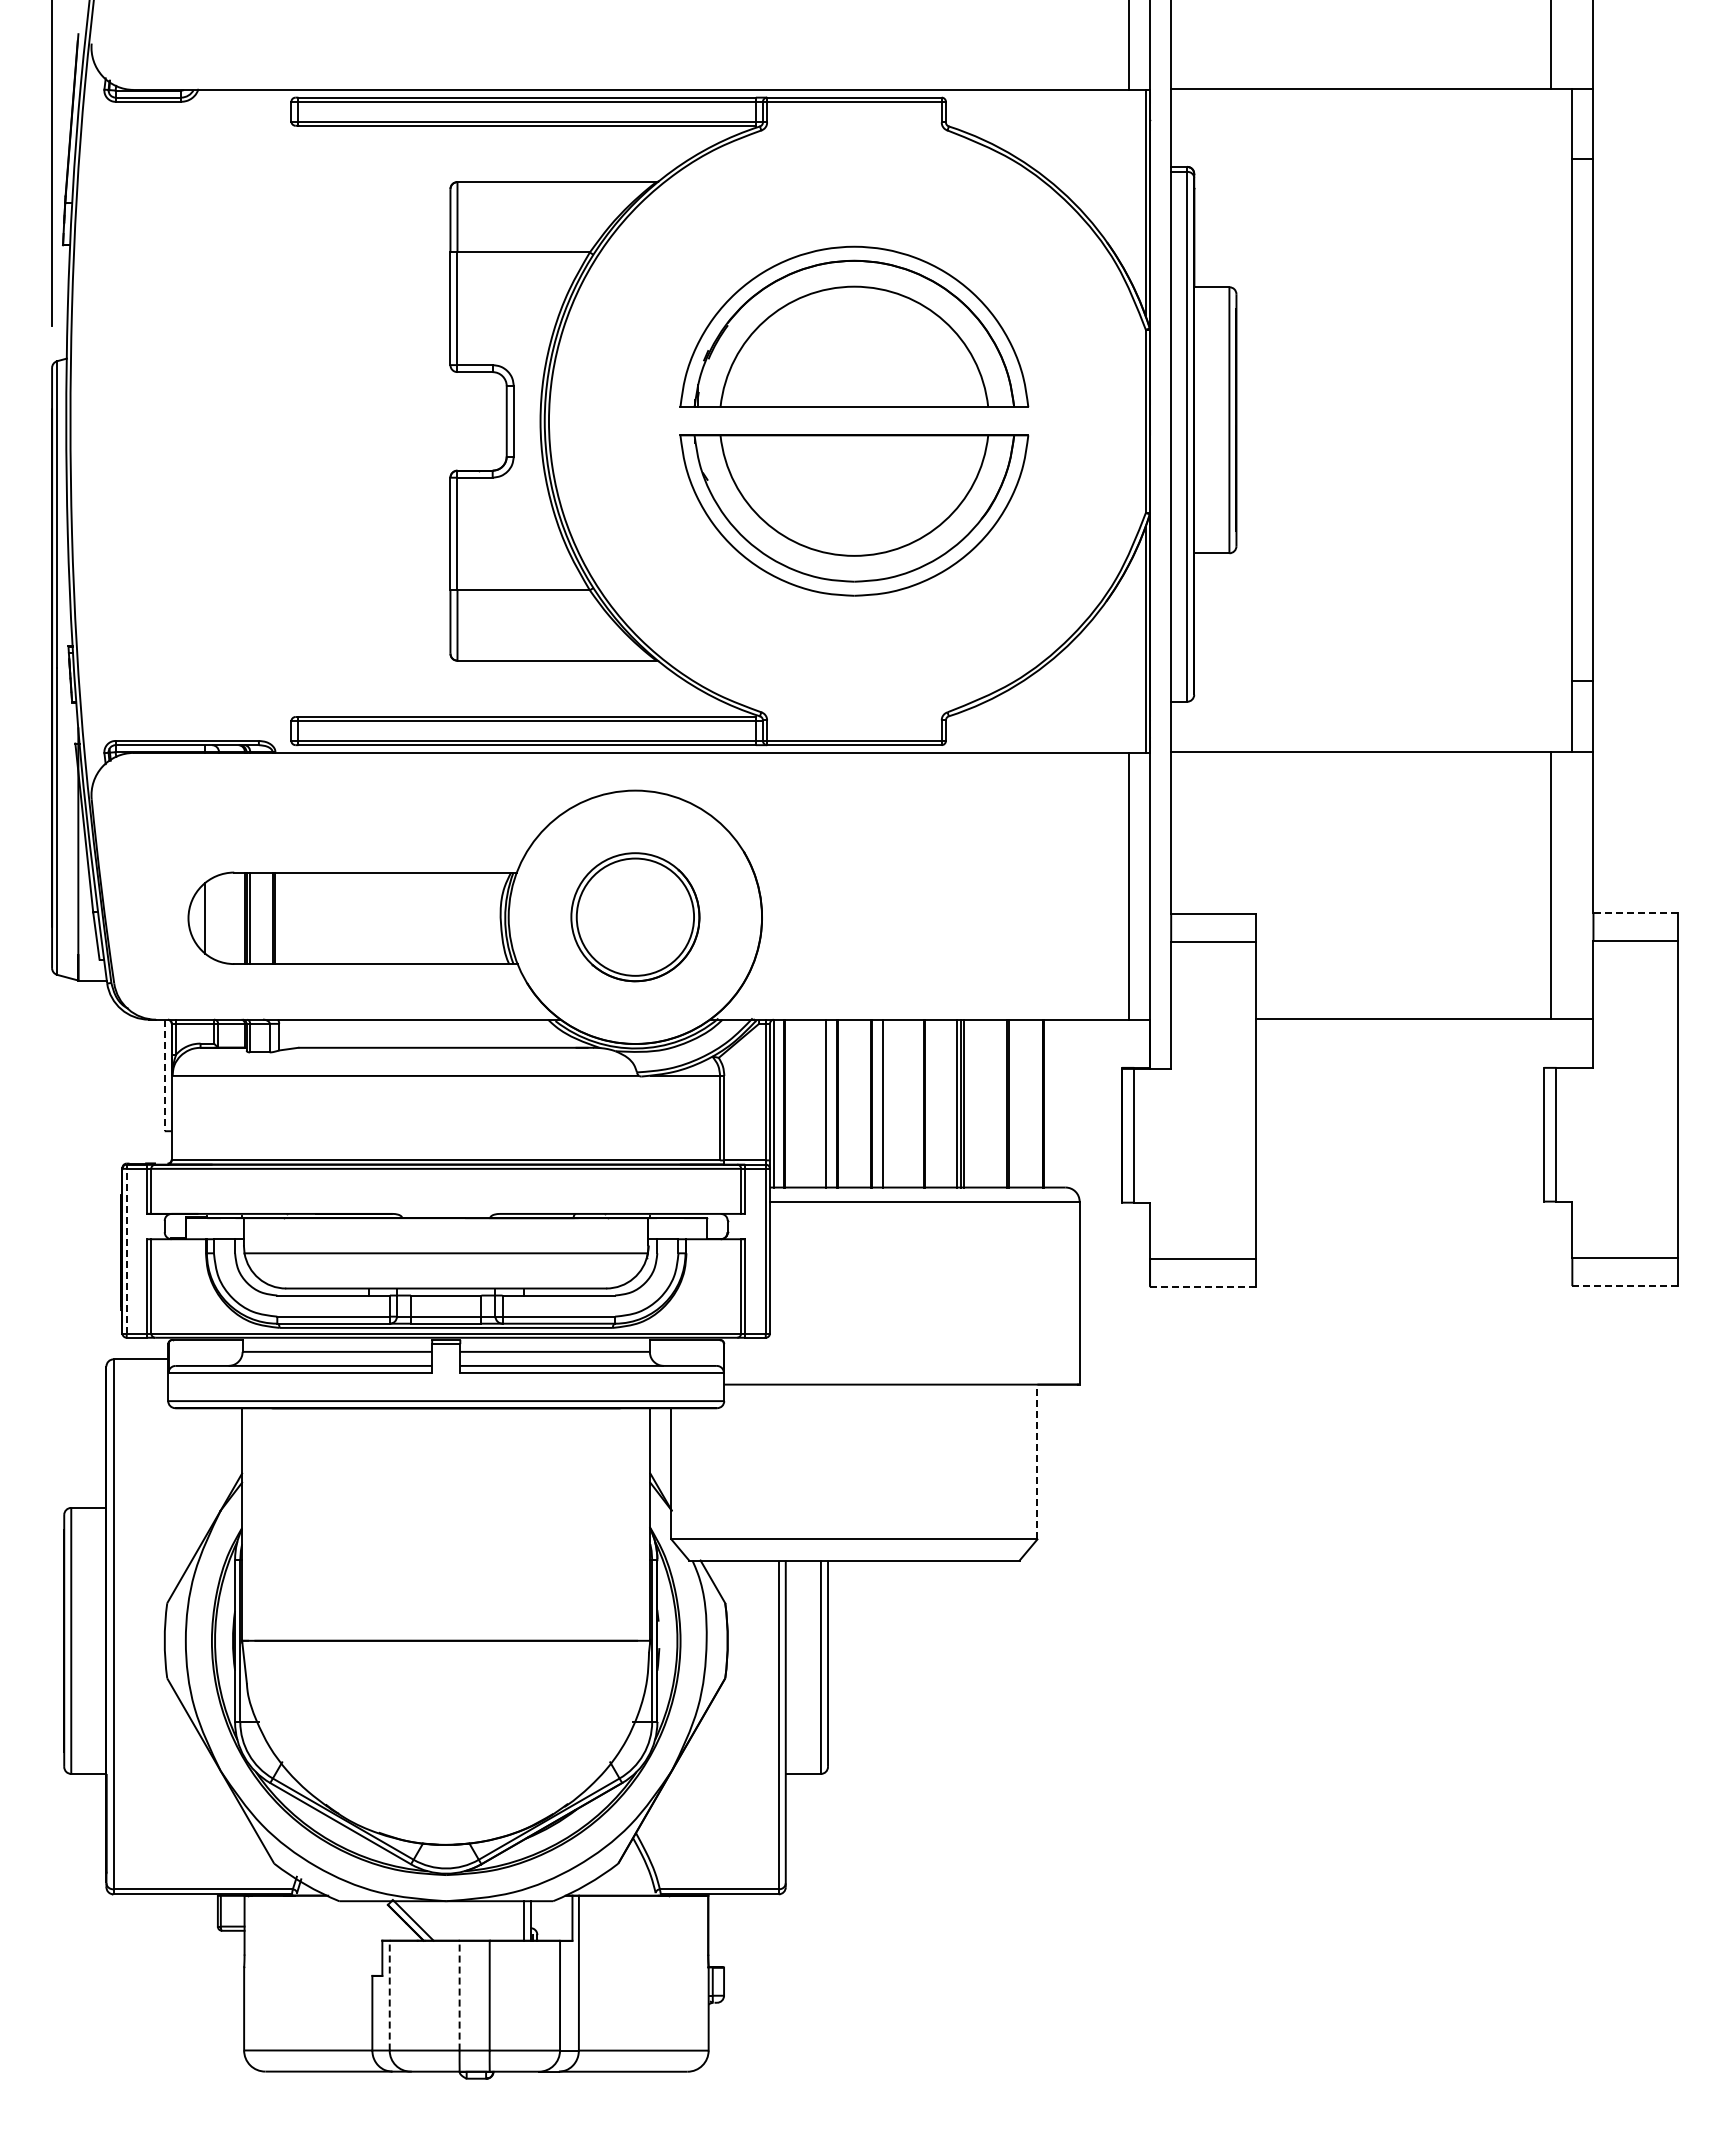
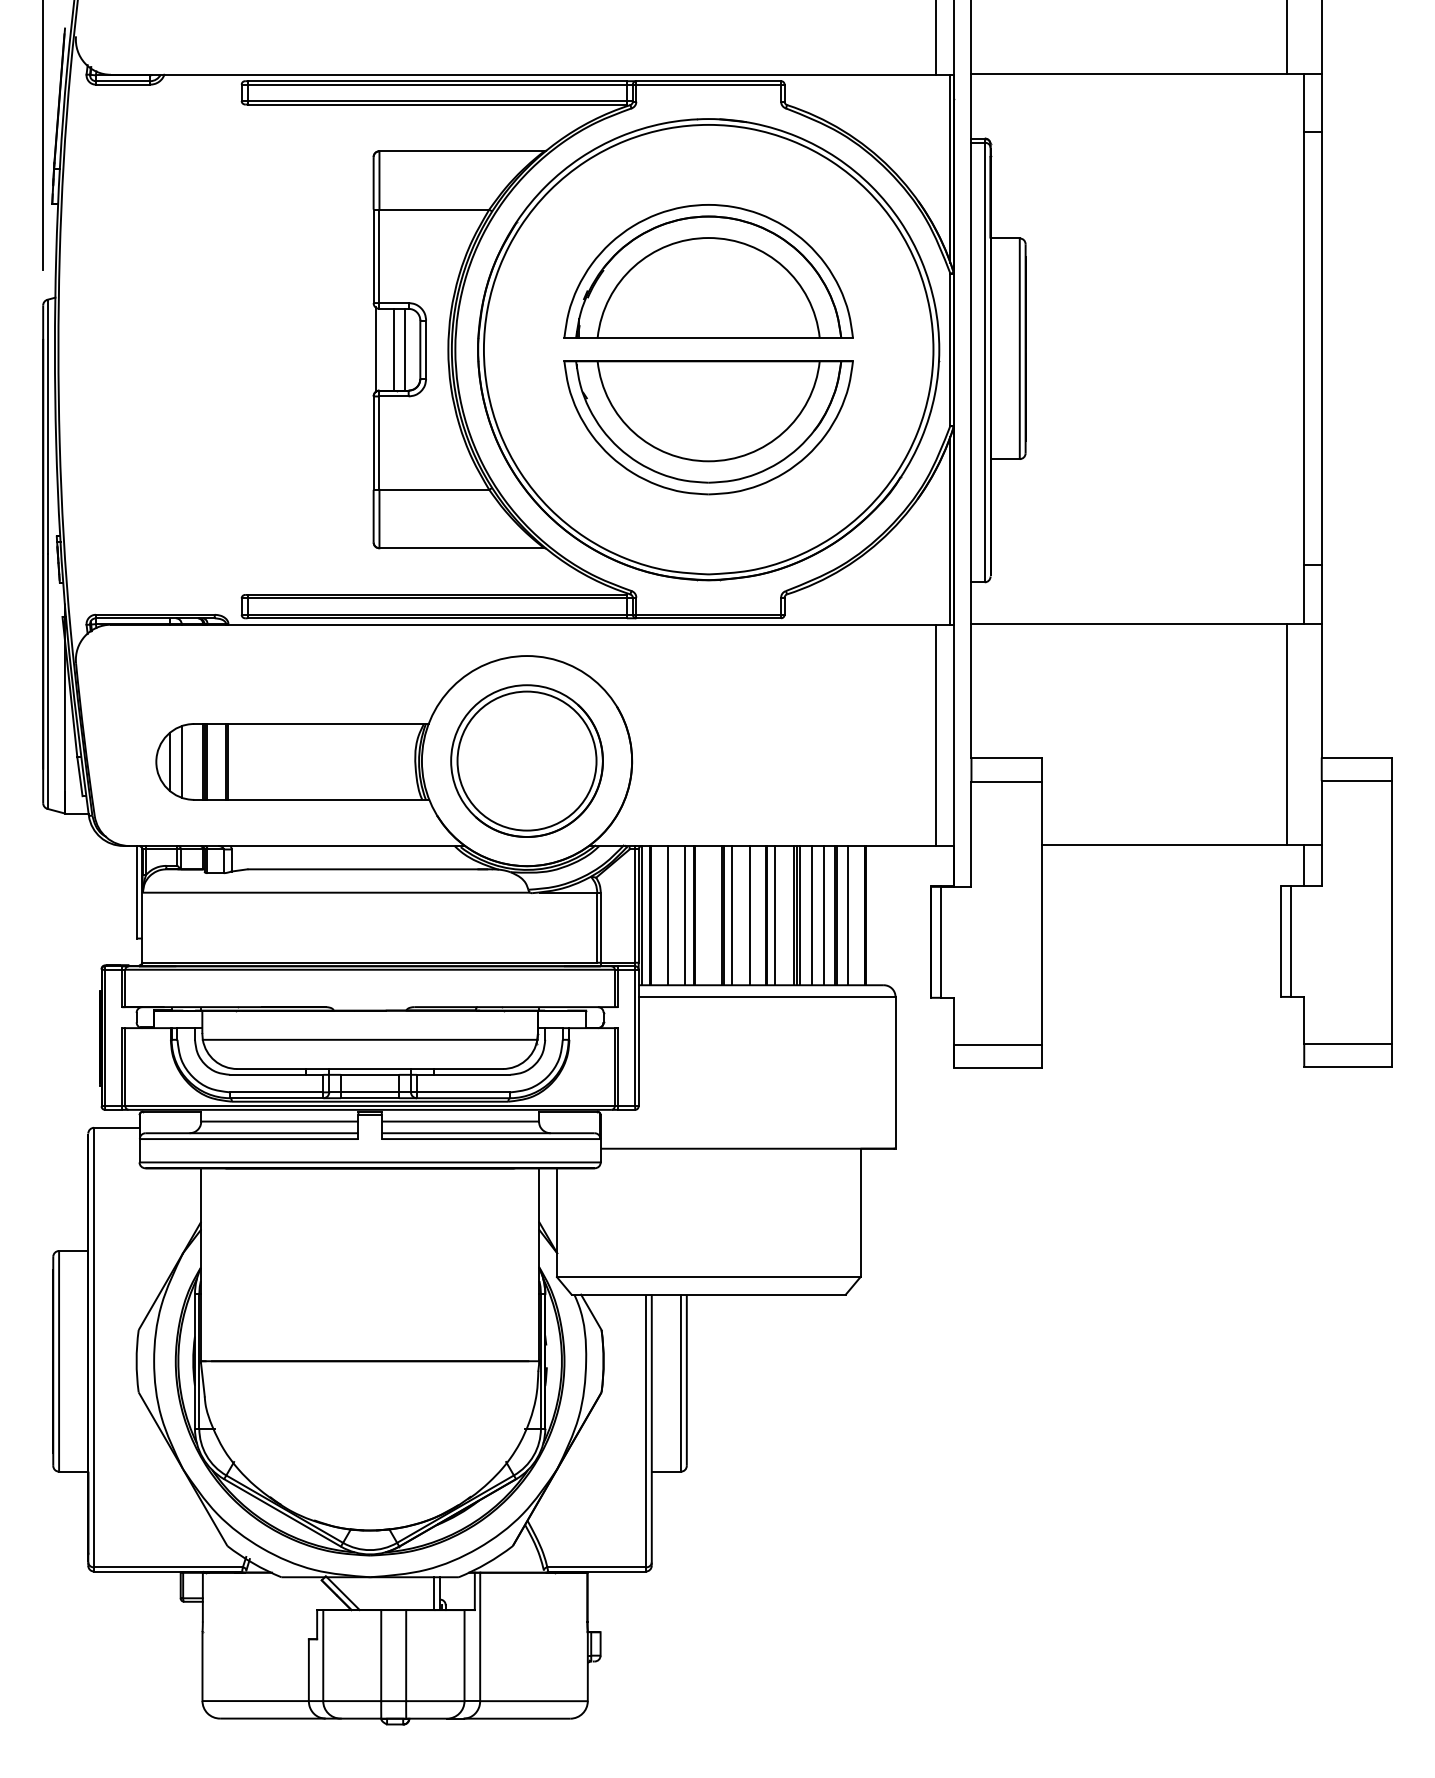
line: (453, 420) -> (376, 348), added
line: (474, 421) -> (393, 349), added
line: (488, 421) -> (405, 349), added
part: (854, 421) -> (708, 349), added
line: (1635, 913) -> (1356, 757), dashed -> solid
part: (635, 916) -> (527, 760), size x1.43
line: (219, 918) -> (182, 762), added
line: (1572, 1042) -> (1304, 864), added
line: (164, 1075) -> (136, 892), dashed -> solid
line: (805, 1103) -> (668, 915), added
line: (903, 1103) -> (749, 915), added
line: (934, 1103) -> (775, 915), added
line: (978, 1103) -> (811, 915), added
line: (993, 1103) -> (824, 915), added
line: (1022, 1103) -> (848, 915), added
line: (126, 1250) -> (104, 1037), dashed -> solid
line: (1625, 1286) -> (1348, 1067), dashed -> solid
line: (1202, 1287) -> (997, 1068), dashed -> solid
line: (1037, 1461) -> (860, 1212), dashed -> solid
line: (389, 1995) -> (323, 1655), dashed -> solid
line: (459, 1995) -> (381, 1655), dashed -> solid

